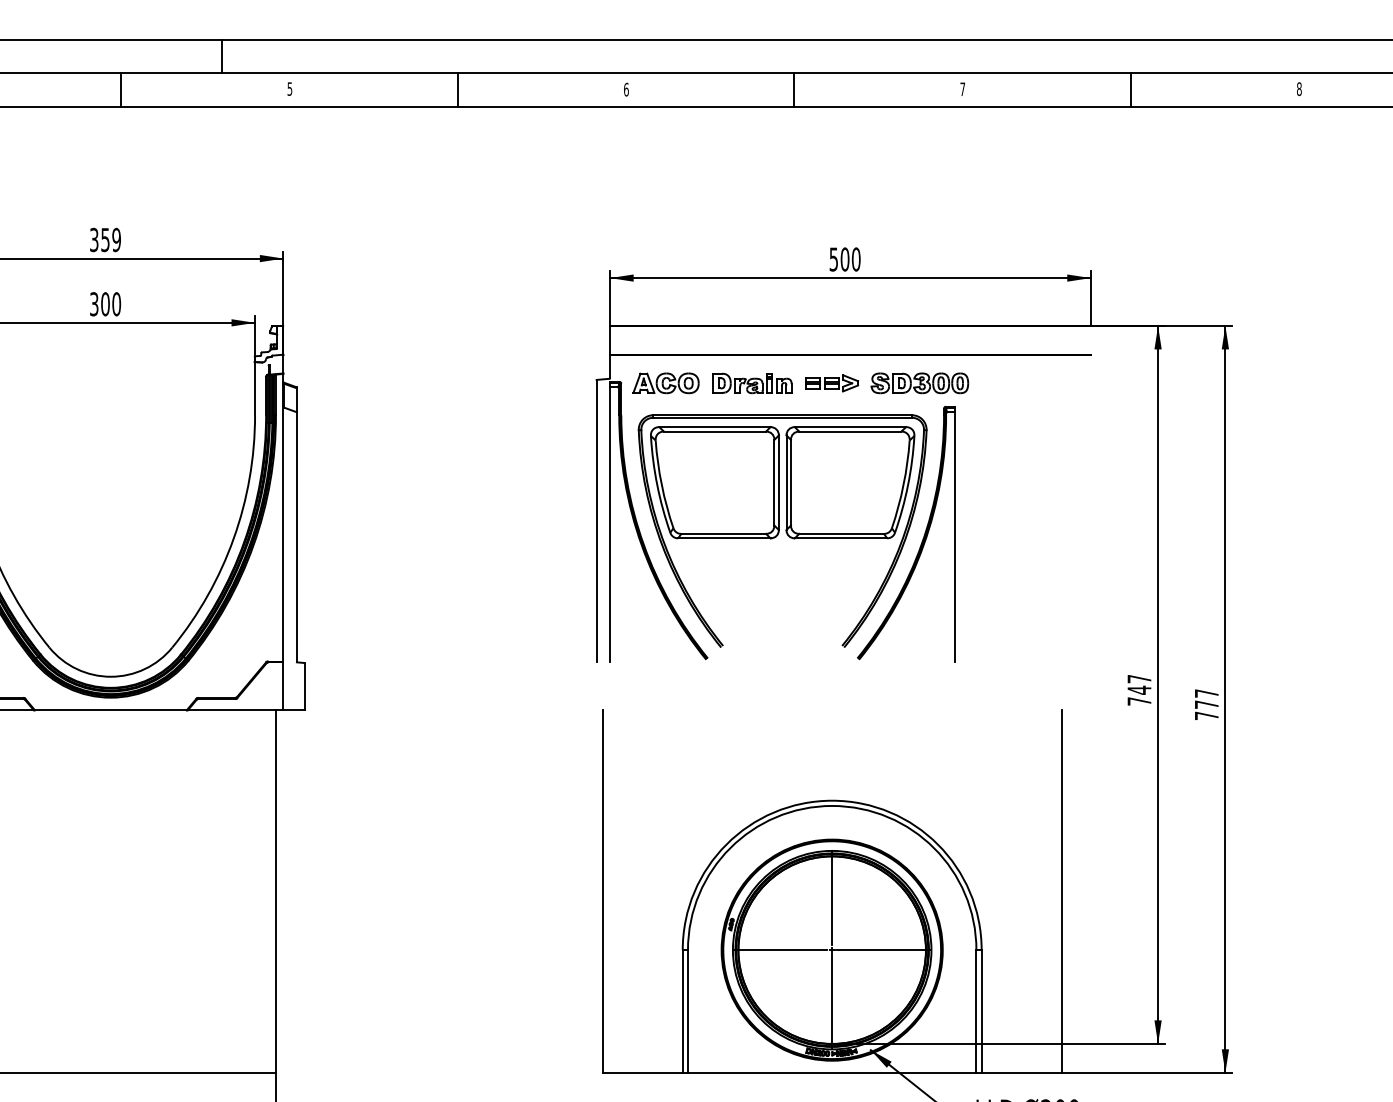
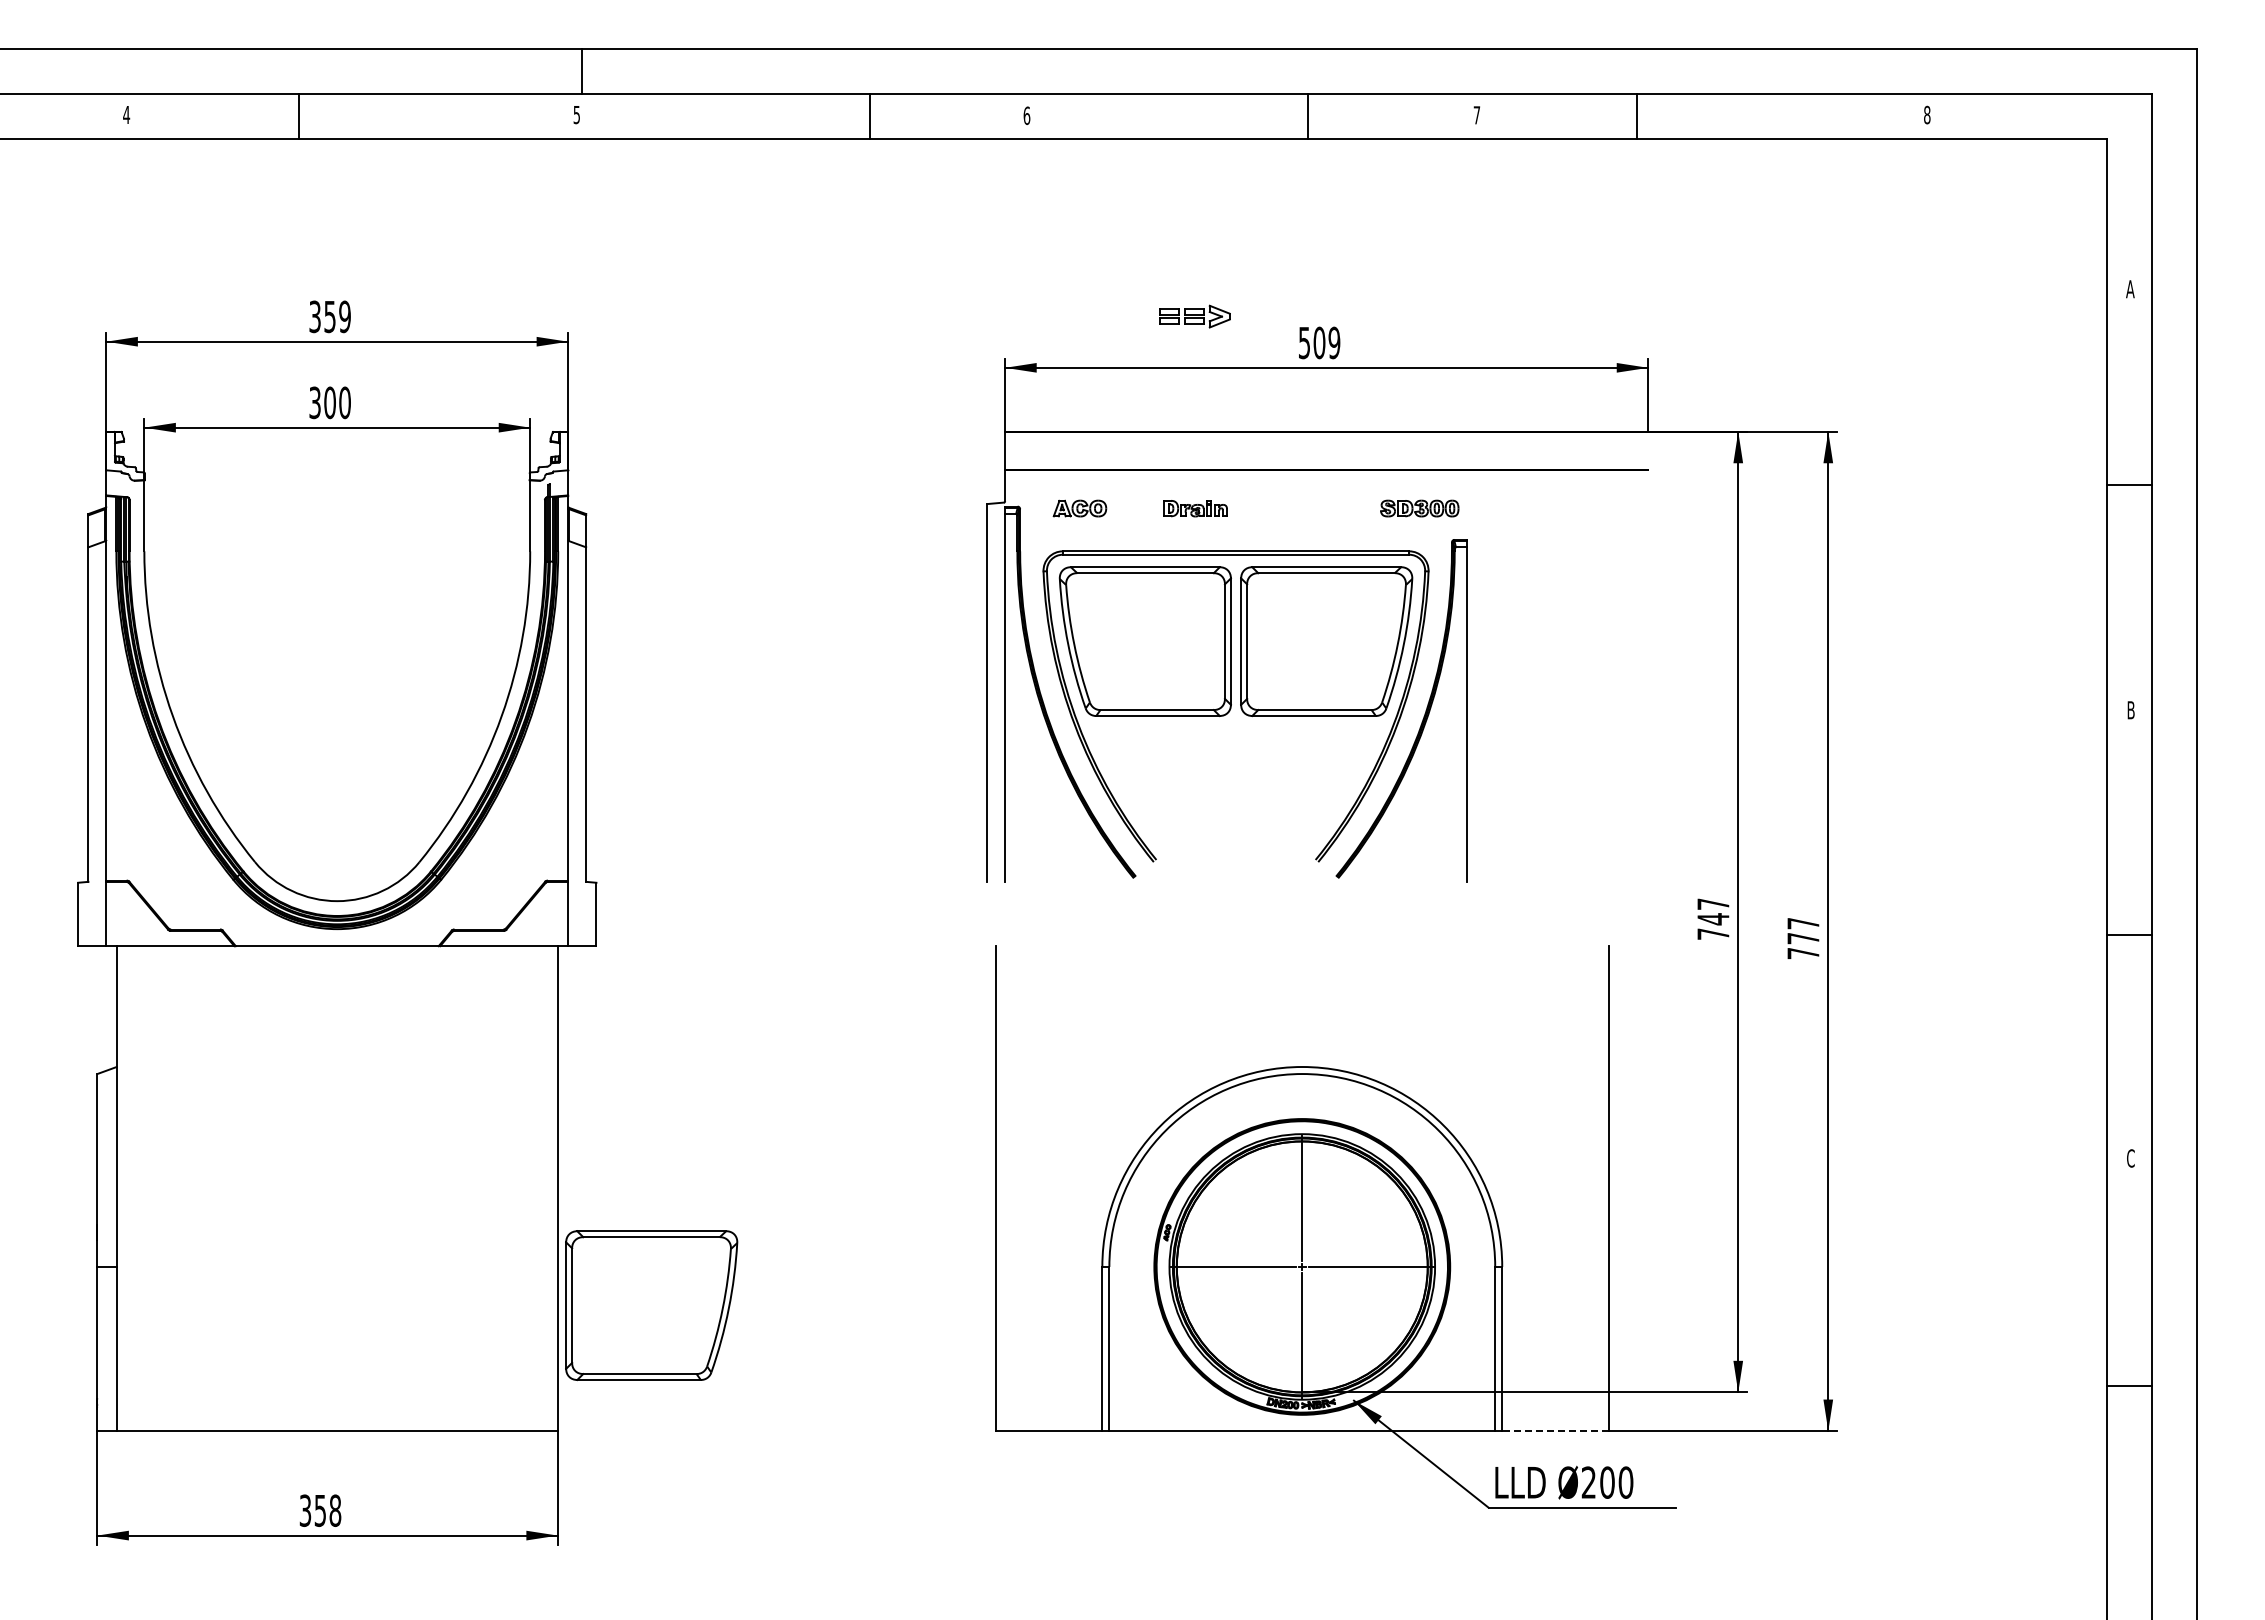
line: (222, 55) -> (581, 70), moved
line: (121, 89) -> (299, 115), moved
line: (457, 89) -> (869, 115), moved
line: (794, 89) -> (1307, 115), moved
line: (1130, 89) -> (1636, 115), moved
text: (856, 259) -> (1334, 343), 500 -> 509
part: (665, 383) -> (1079, 508), size x0.6
part: (752, 383) -> (1195, 508), size x0.6
part: (831, 383) -> (1194, 316), moved
part: (919, 383) -> (1419, 508), size x0.6
part: (345, 979) -> (651, 1305), added
line: (1021, 1073) -> (1555, 1431), solid -> dashed

